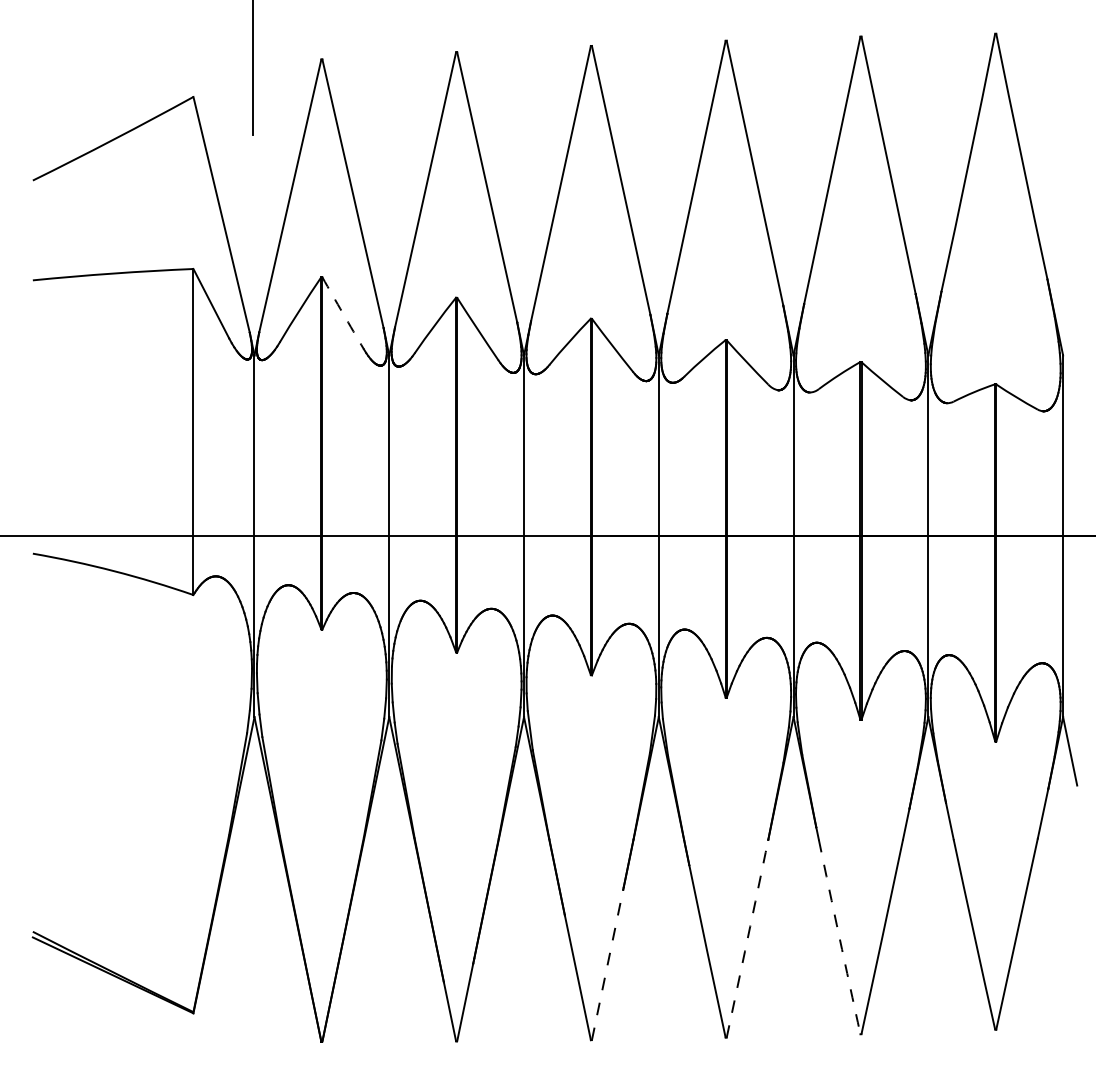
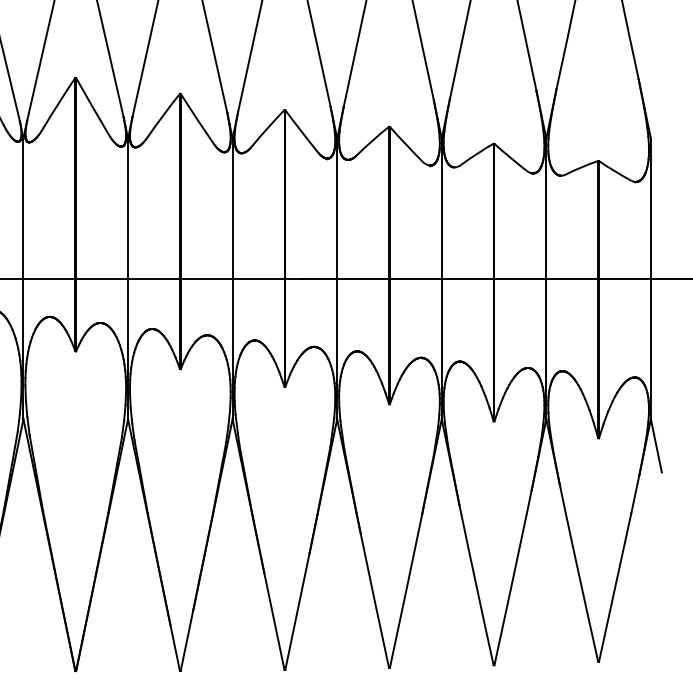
arc: (343, 313) -> (92, 106), dashed -> solid
arc: (839, 937) -> (477, 590), dashed -> solid
arc: (747, 938) -> (406, 591), dashed -> solid
line: (607, 964) -> (297, 611), dashed -> solid

